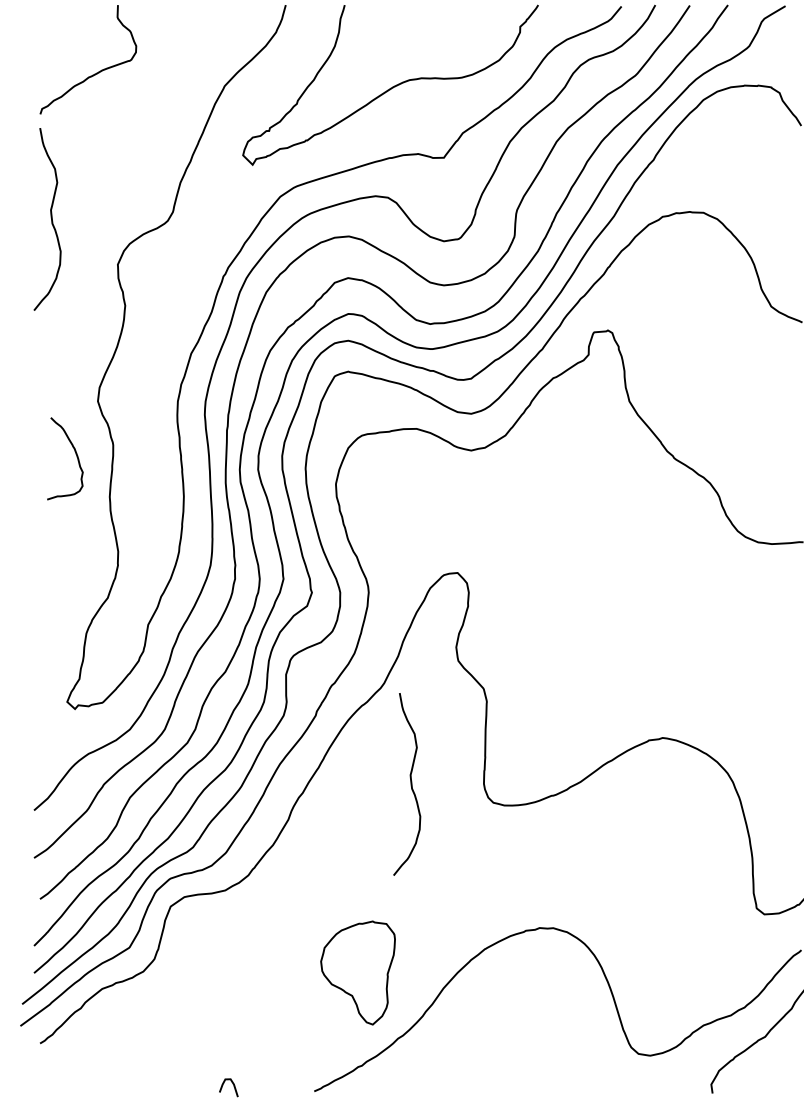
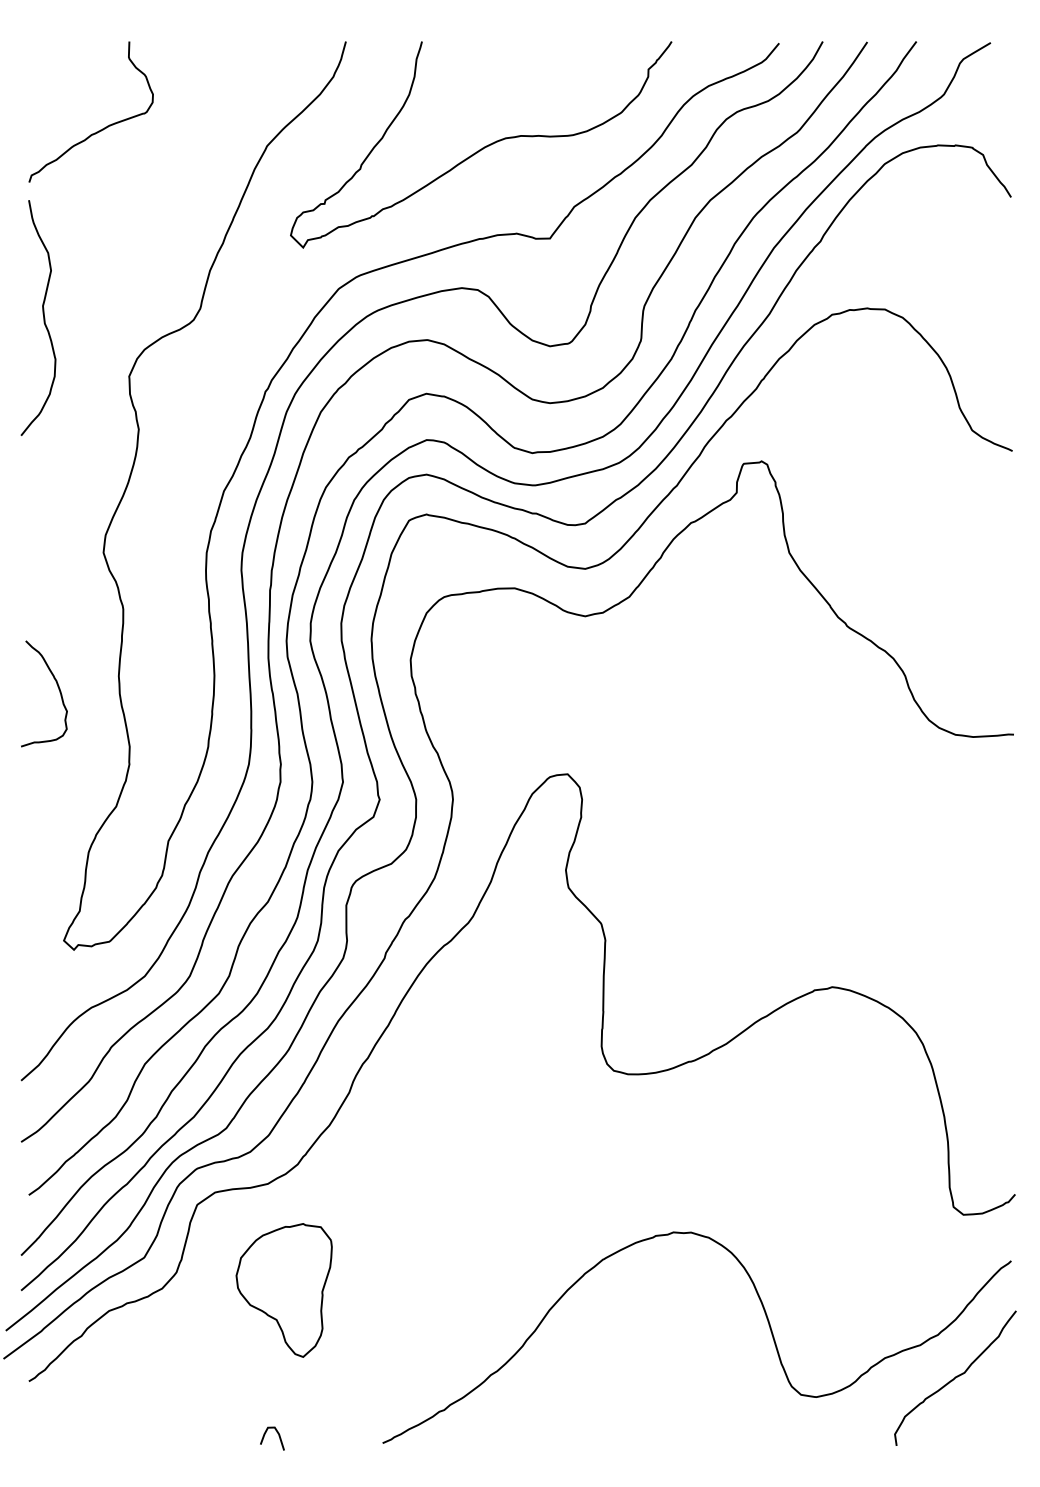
curve: (75, 453) -> (57, 687), moved
curve: (410, 781) -> (506, 1043), removed
part: (357, 973) -> (283, 1290), moved

